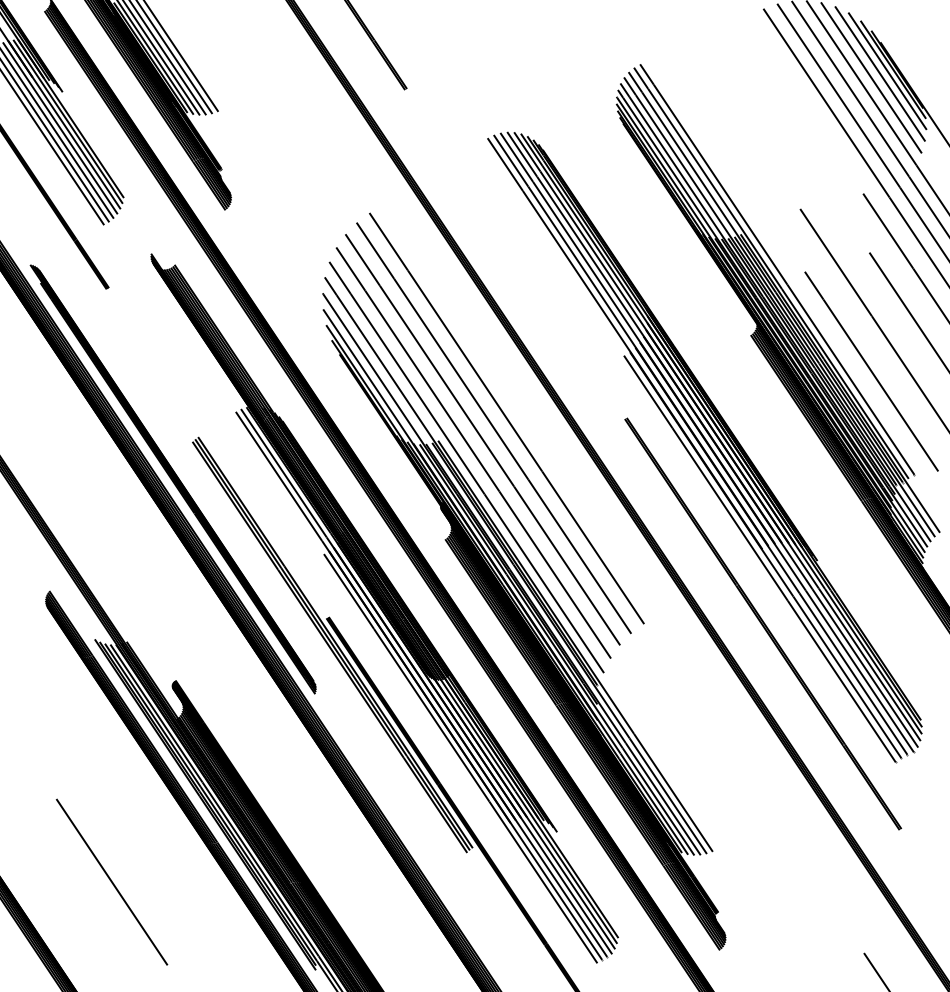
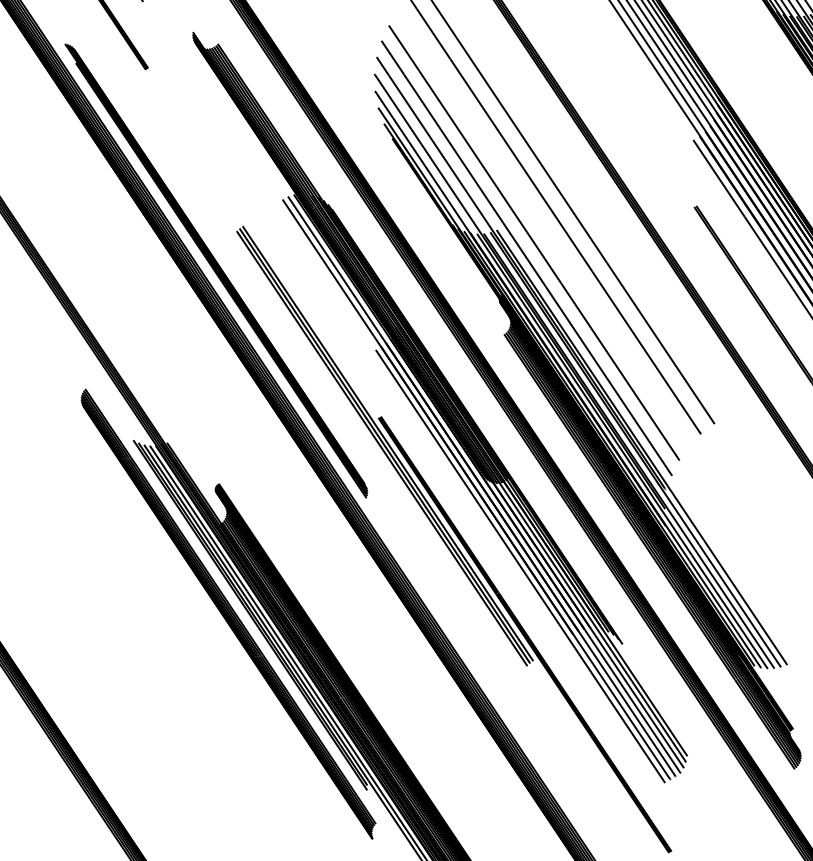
line: (482, 439) -> (543, 228), removed
line: (111, 882) -> (150, 697), removed

